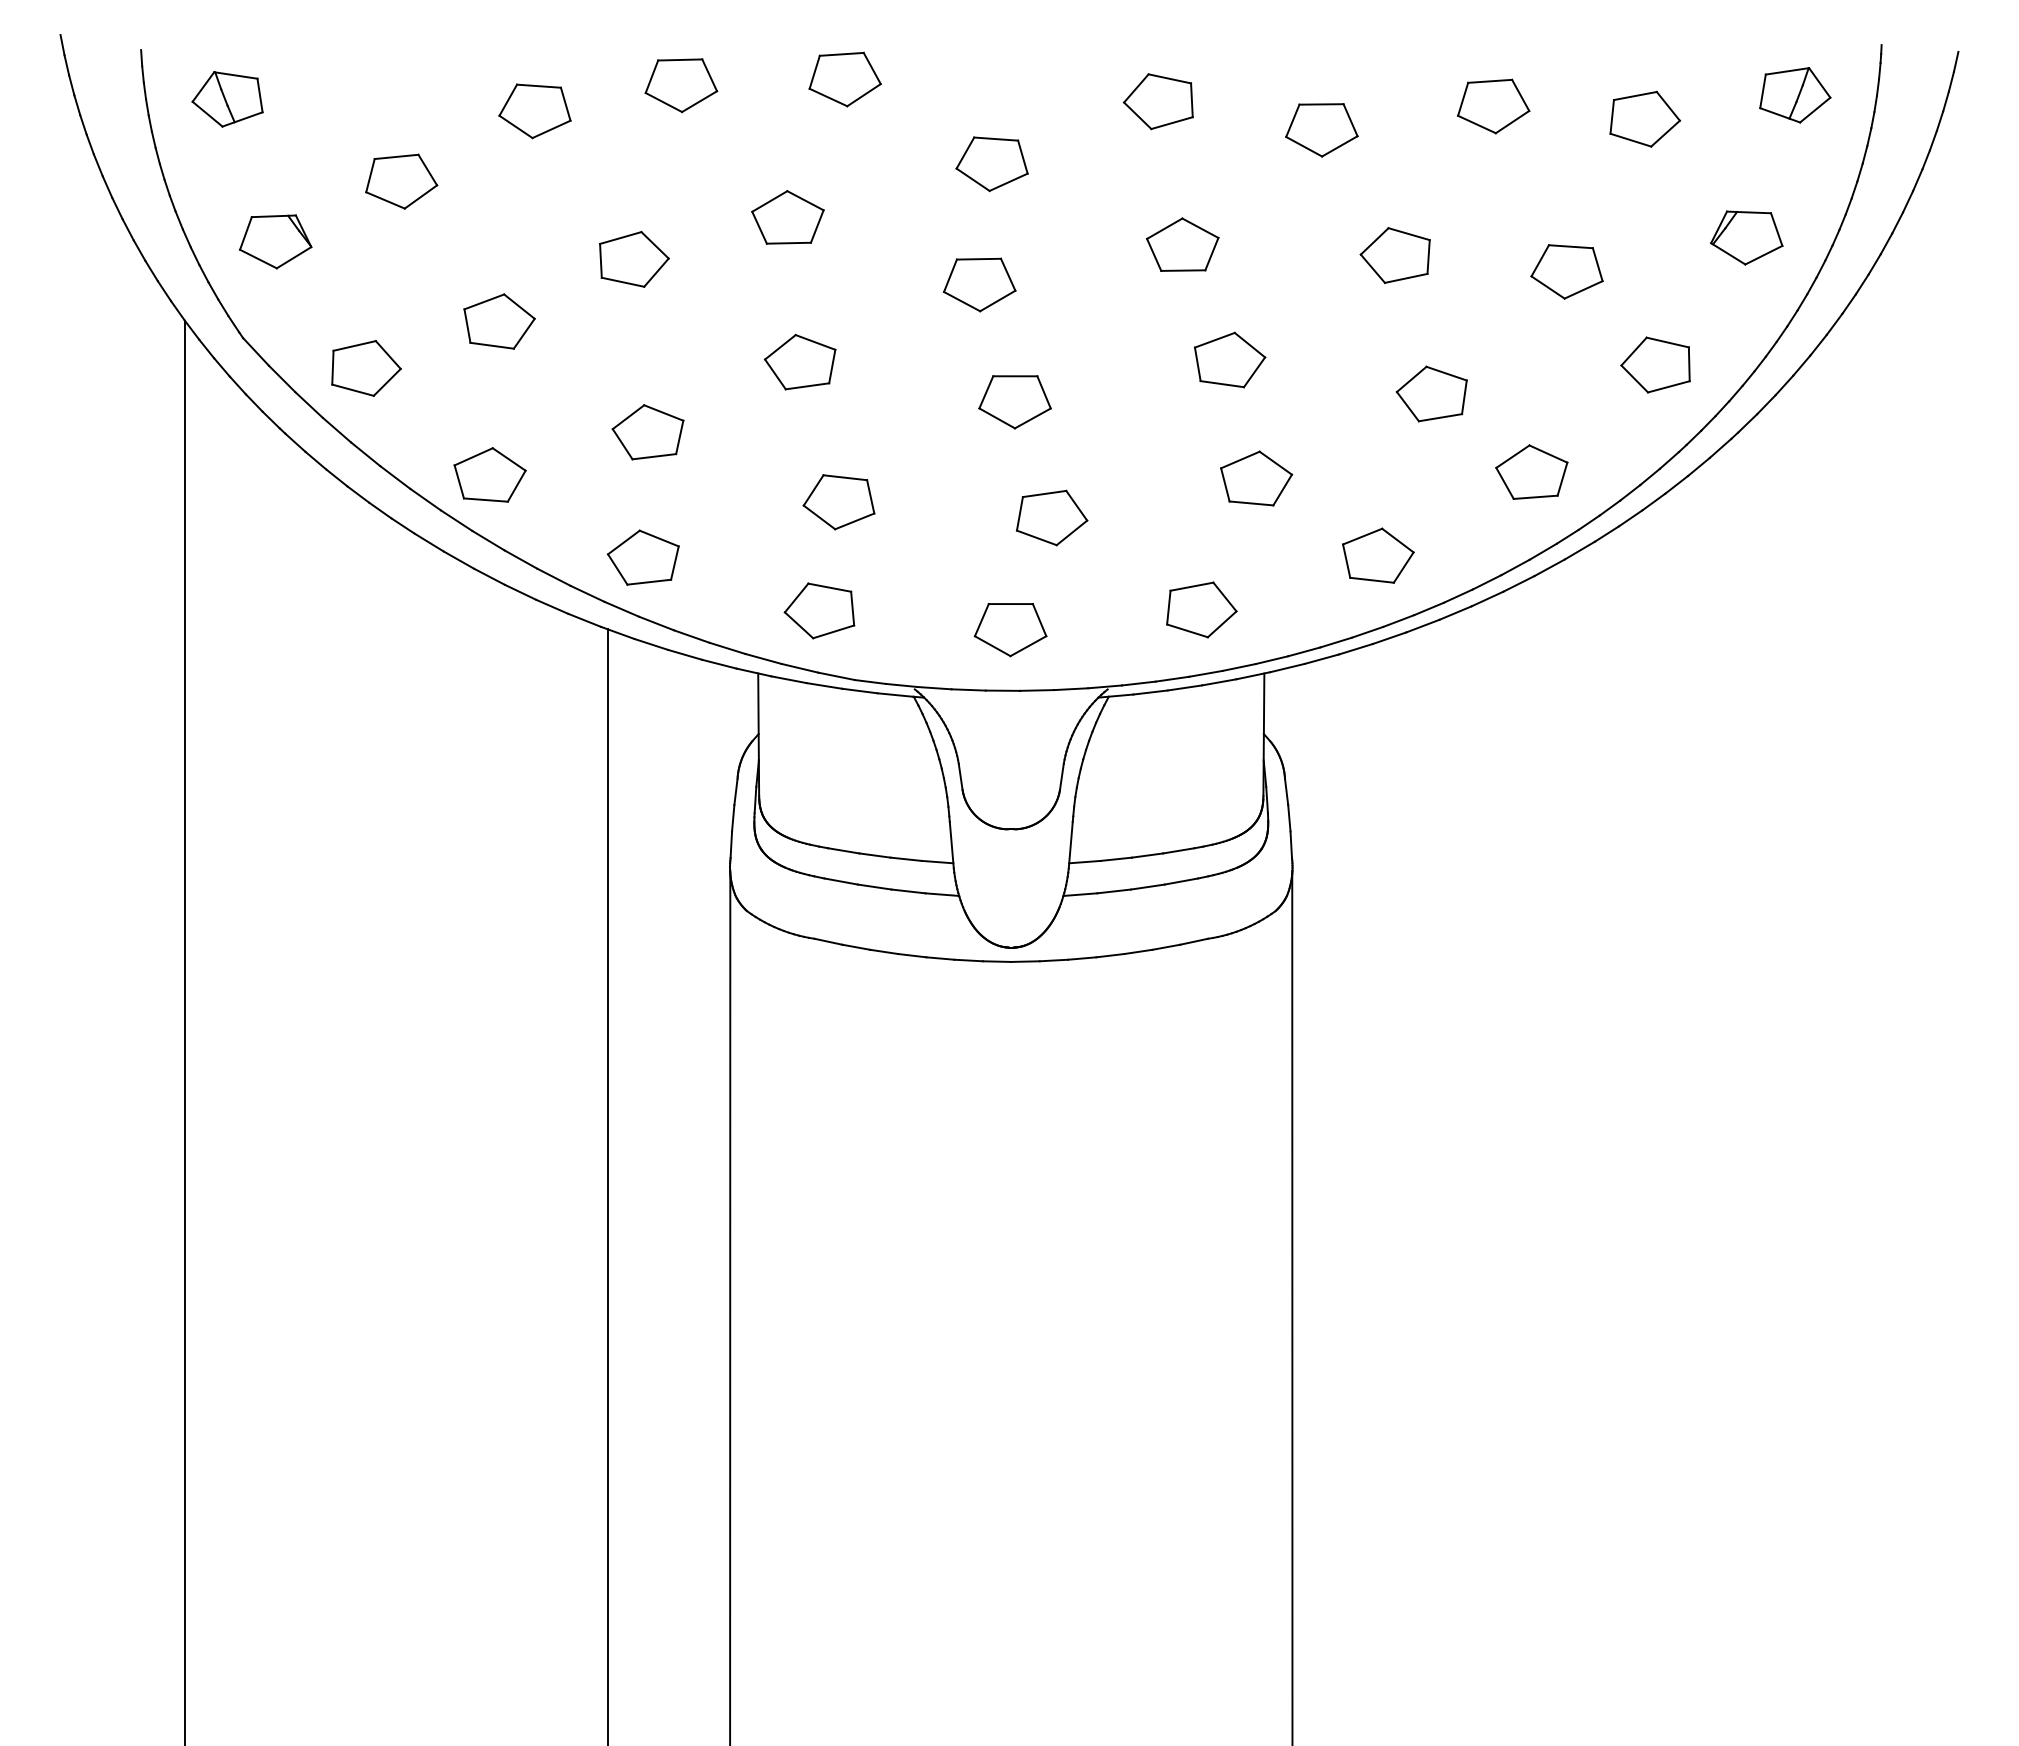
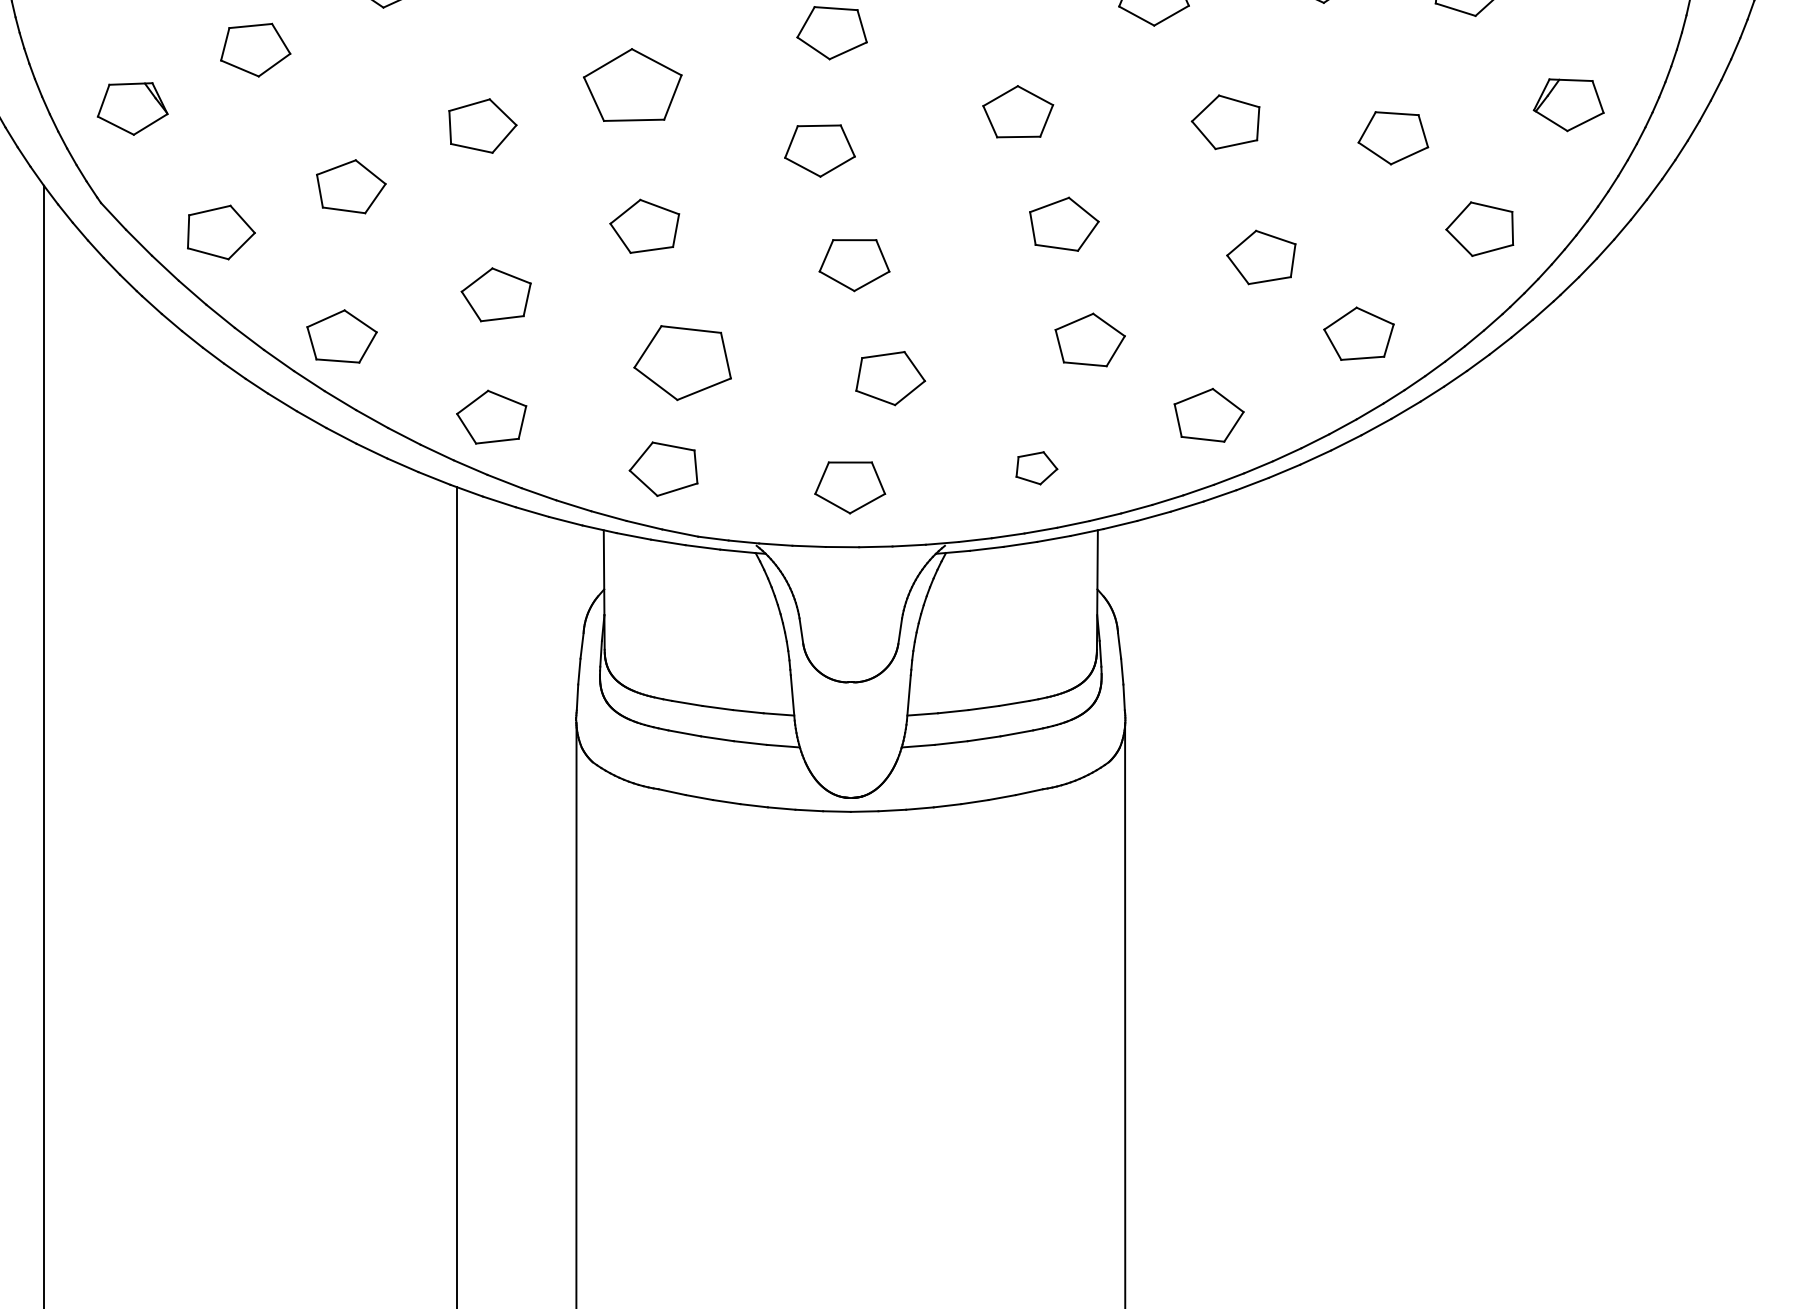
part: (787, 217) -> (632, 85), size x1.4
part: (838, 502) -> (682, 363), size x1.4
part: (1201, 609) -> (1036, 467), size x0.6

